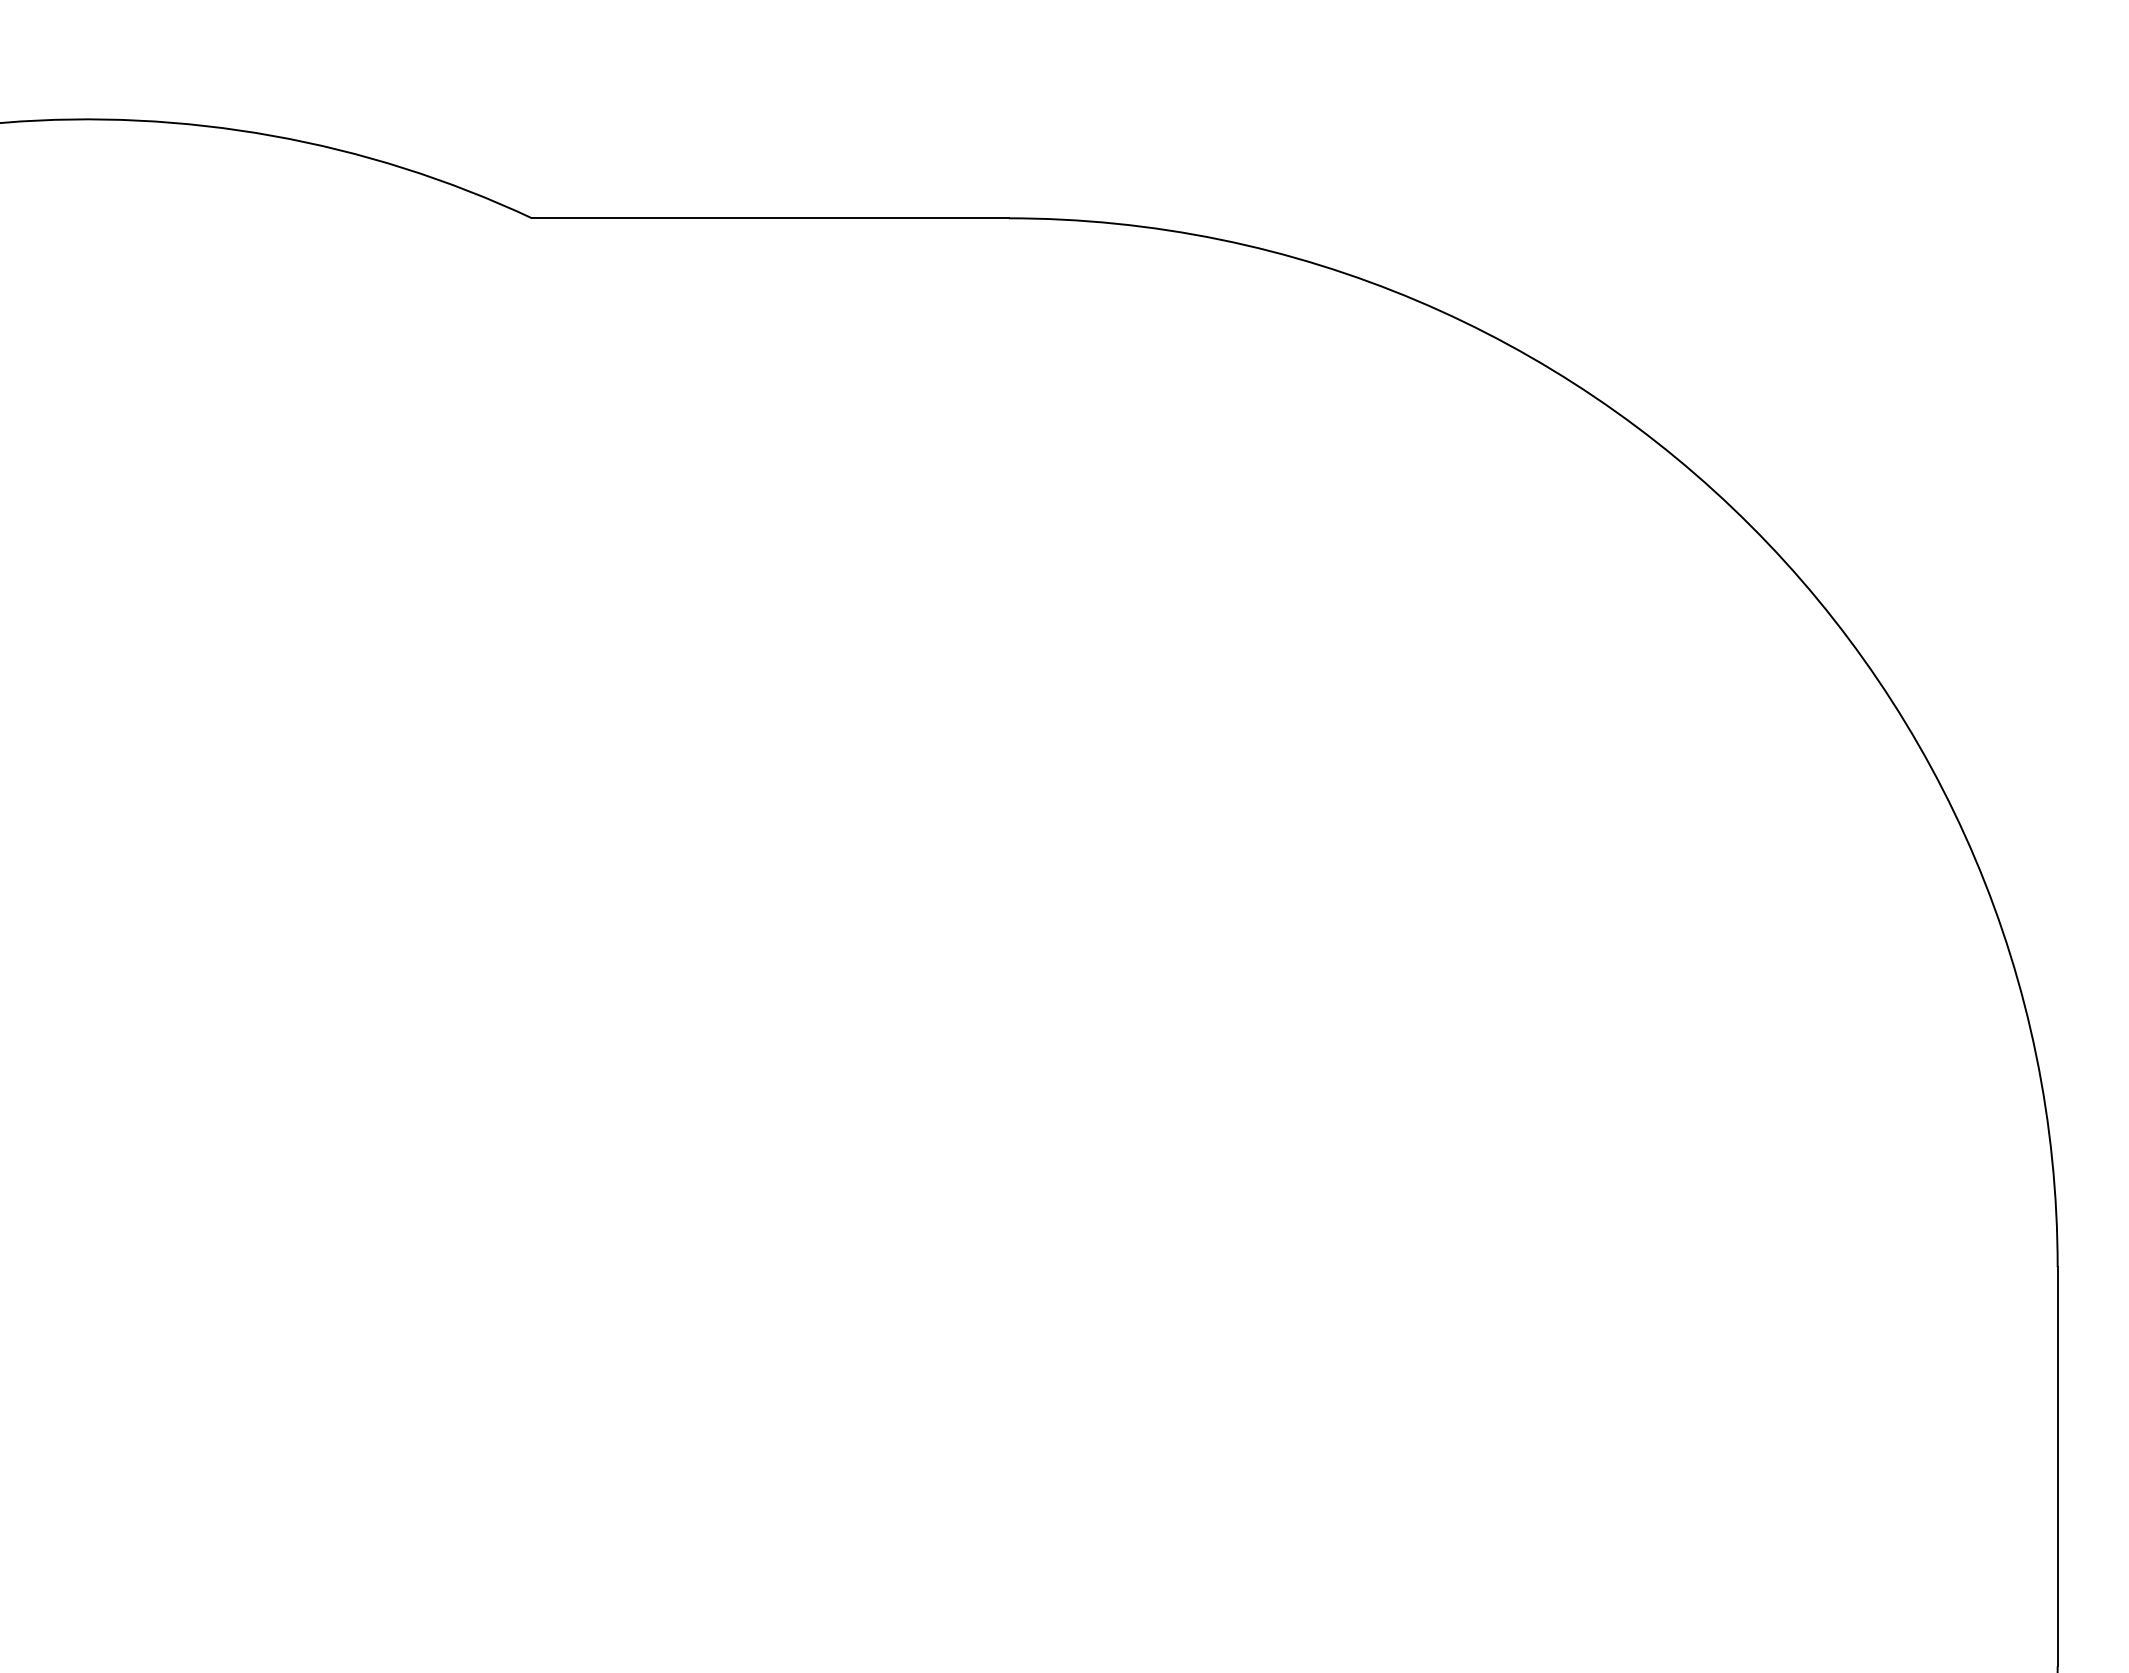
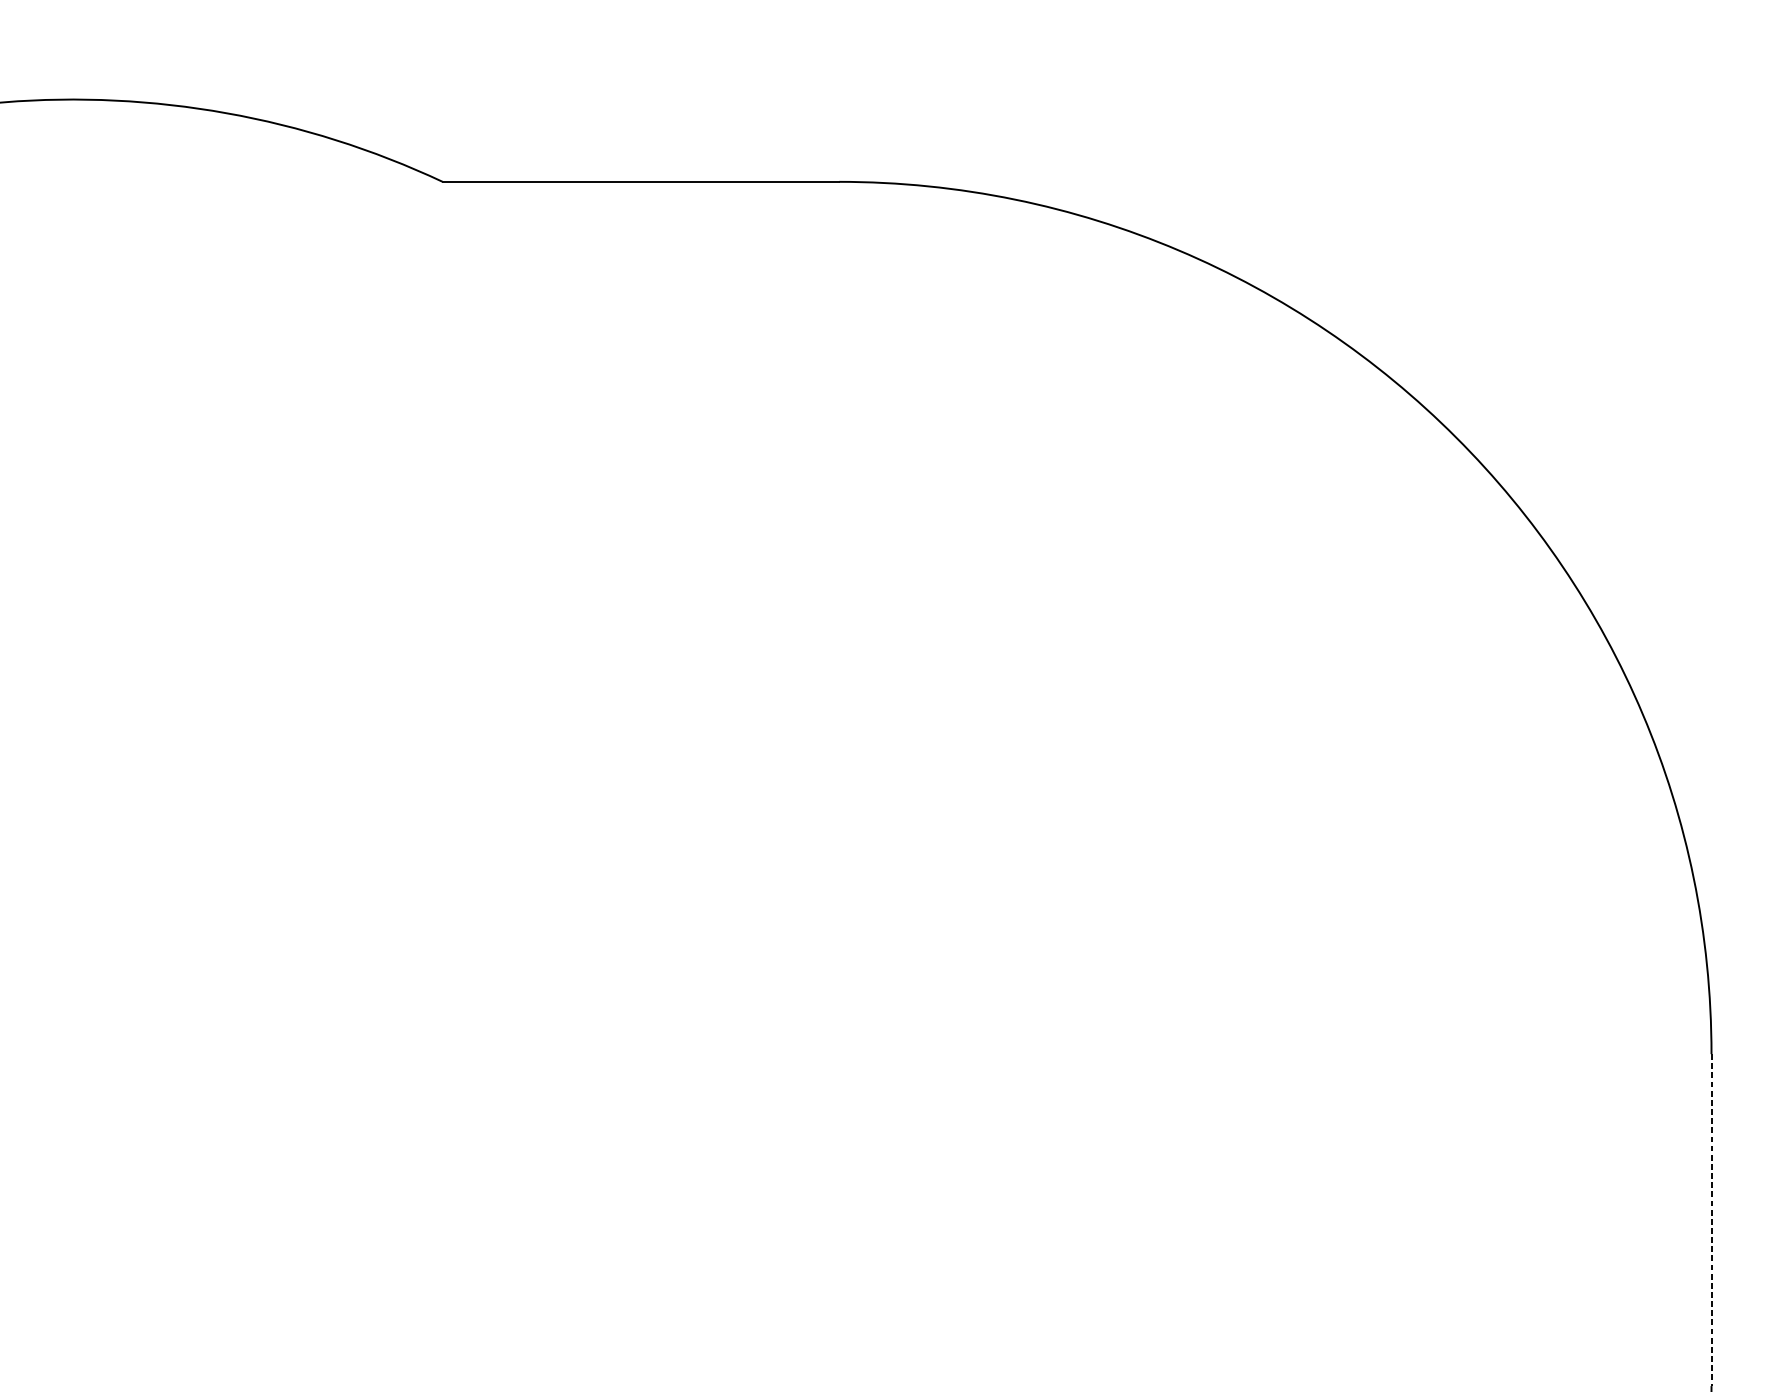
line: (2057, 1466) -> (1711, 1219), solid -> dashed

